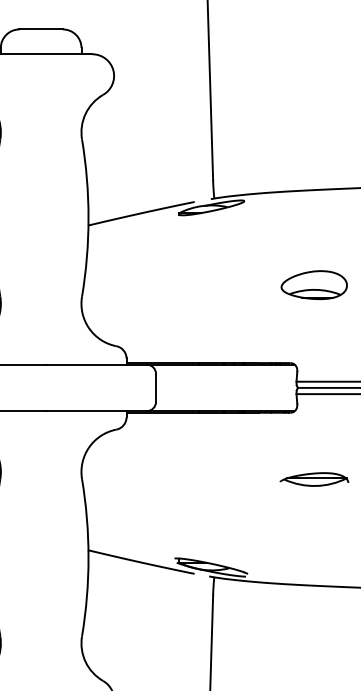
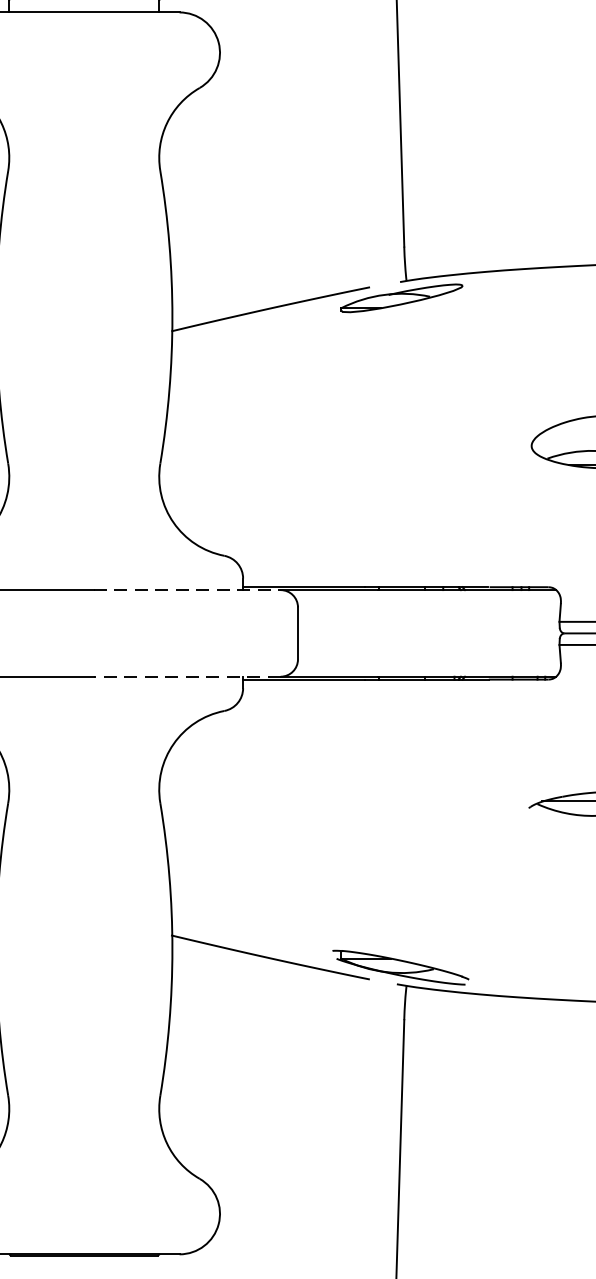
line: (96, 364) -> (187, 589), solid -> dashed
line: (95, 411) -> (185, 677), solid -> dashed

